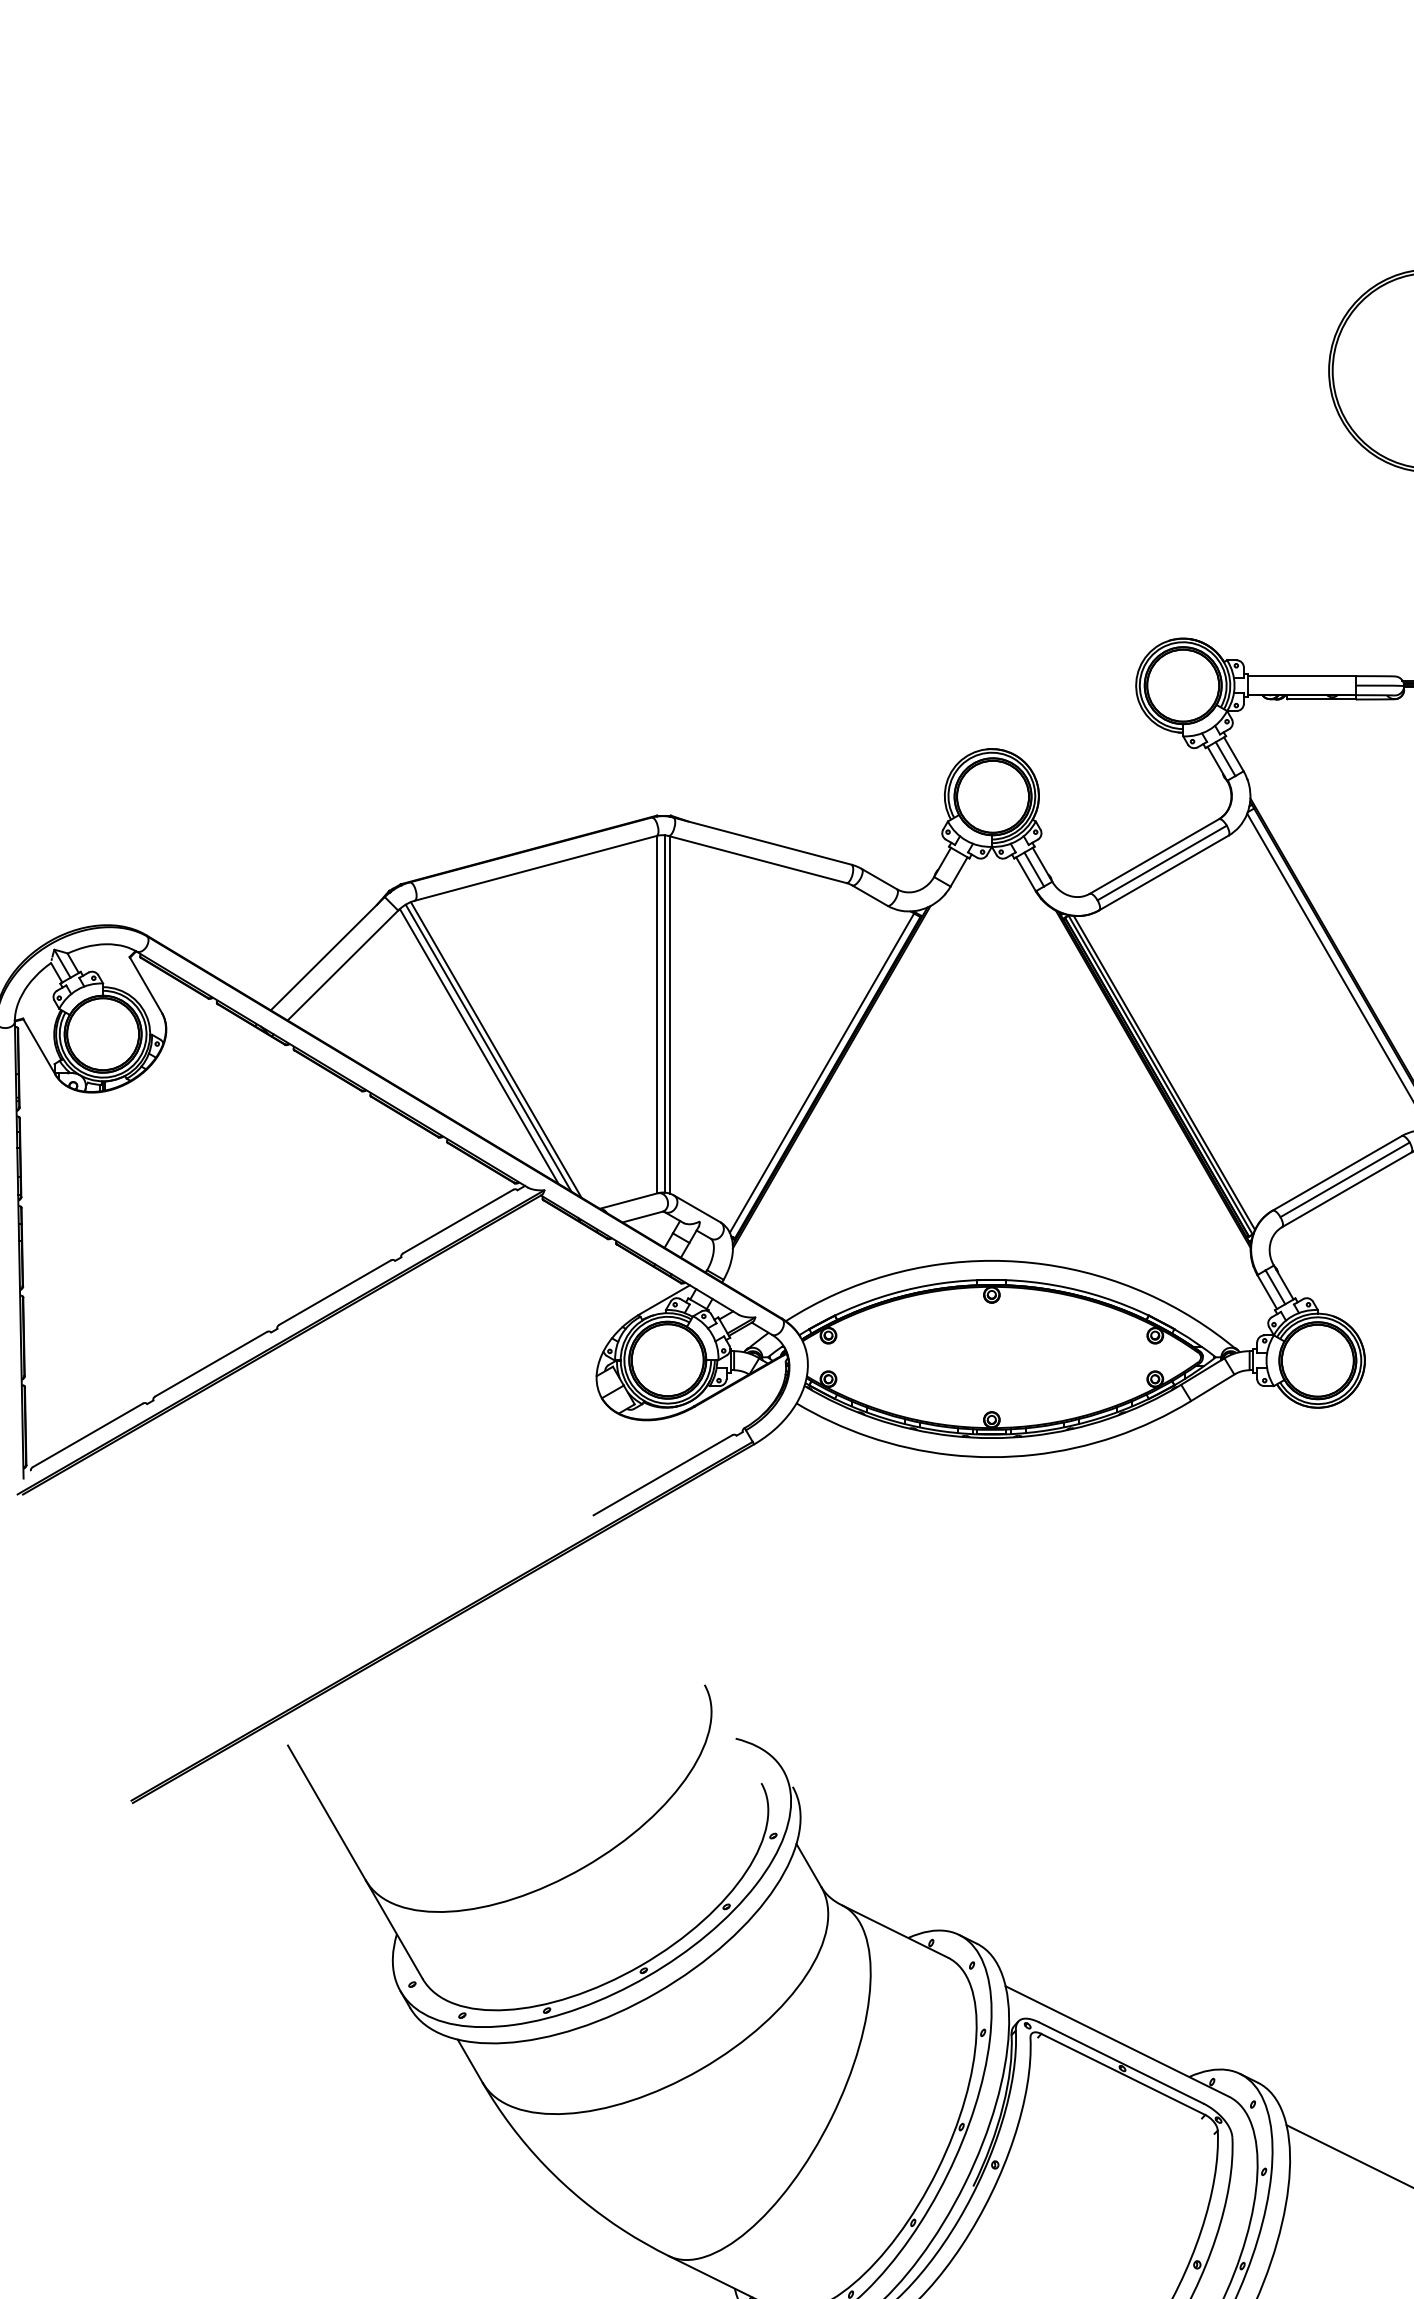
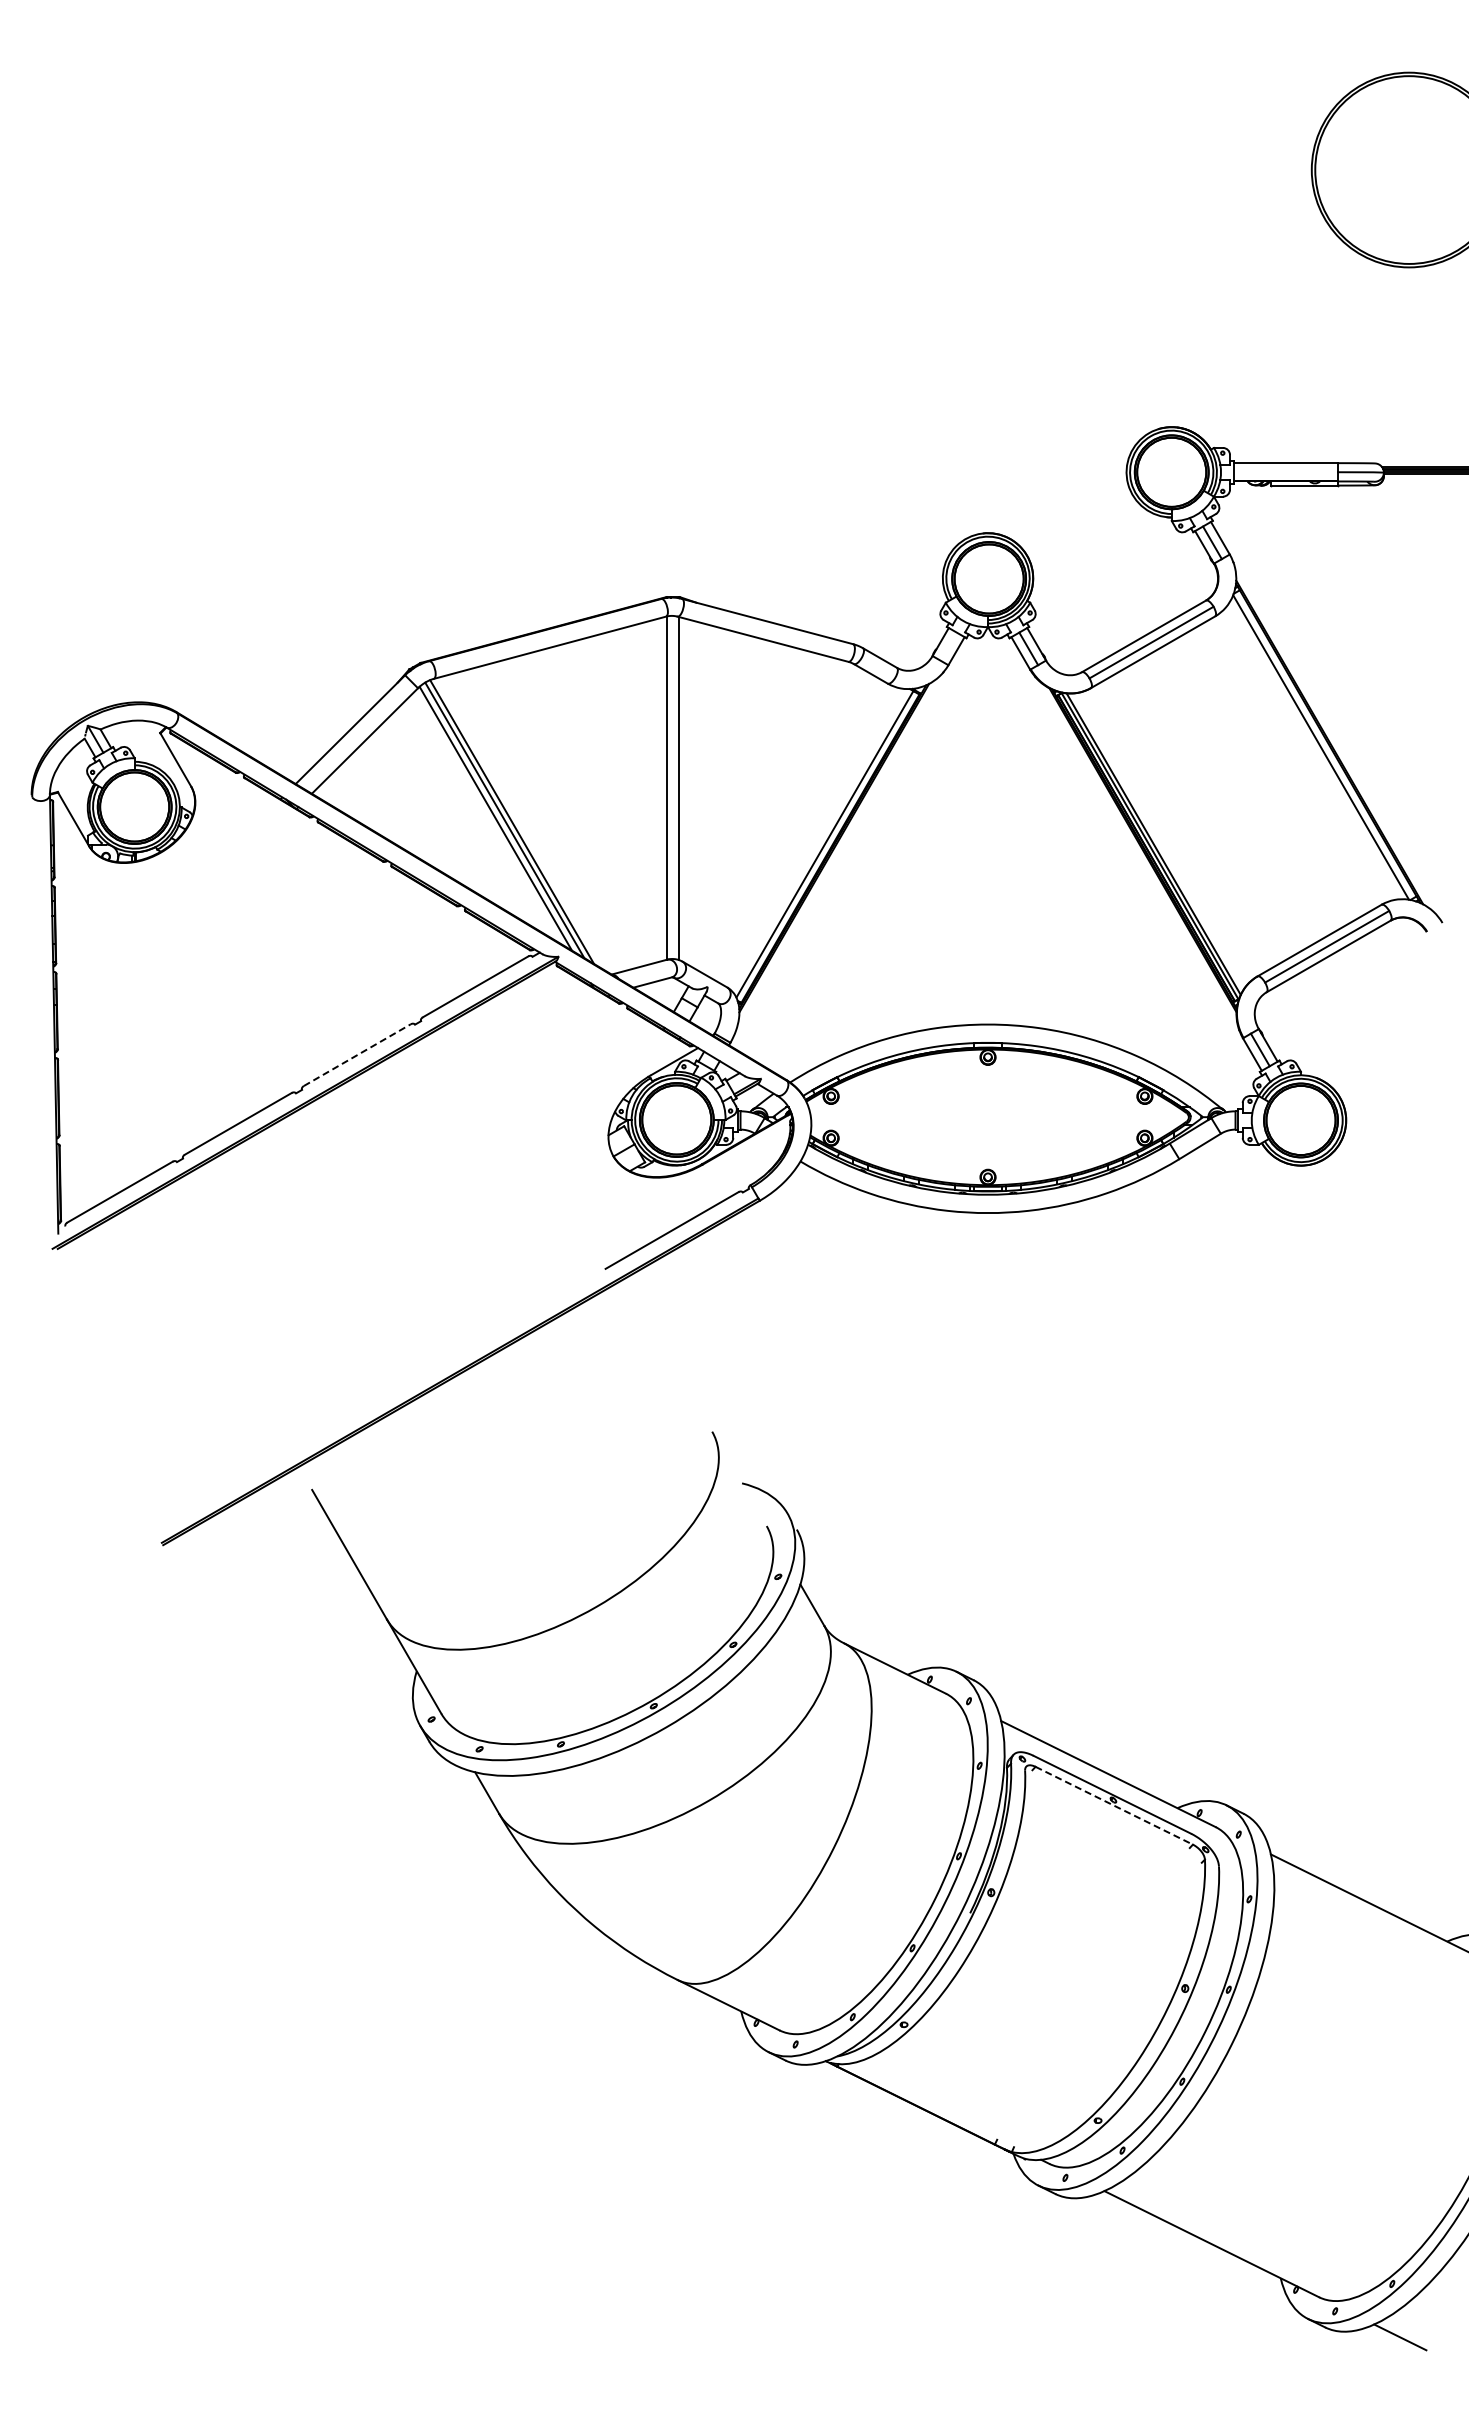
line: (664, 1013) -> (673, 787), removed
line: (335, 1293) -> (357, 1055), solid -> dashed
line: (1123, 2074) -> (1114, 1805), solid -> dashed

